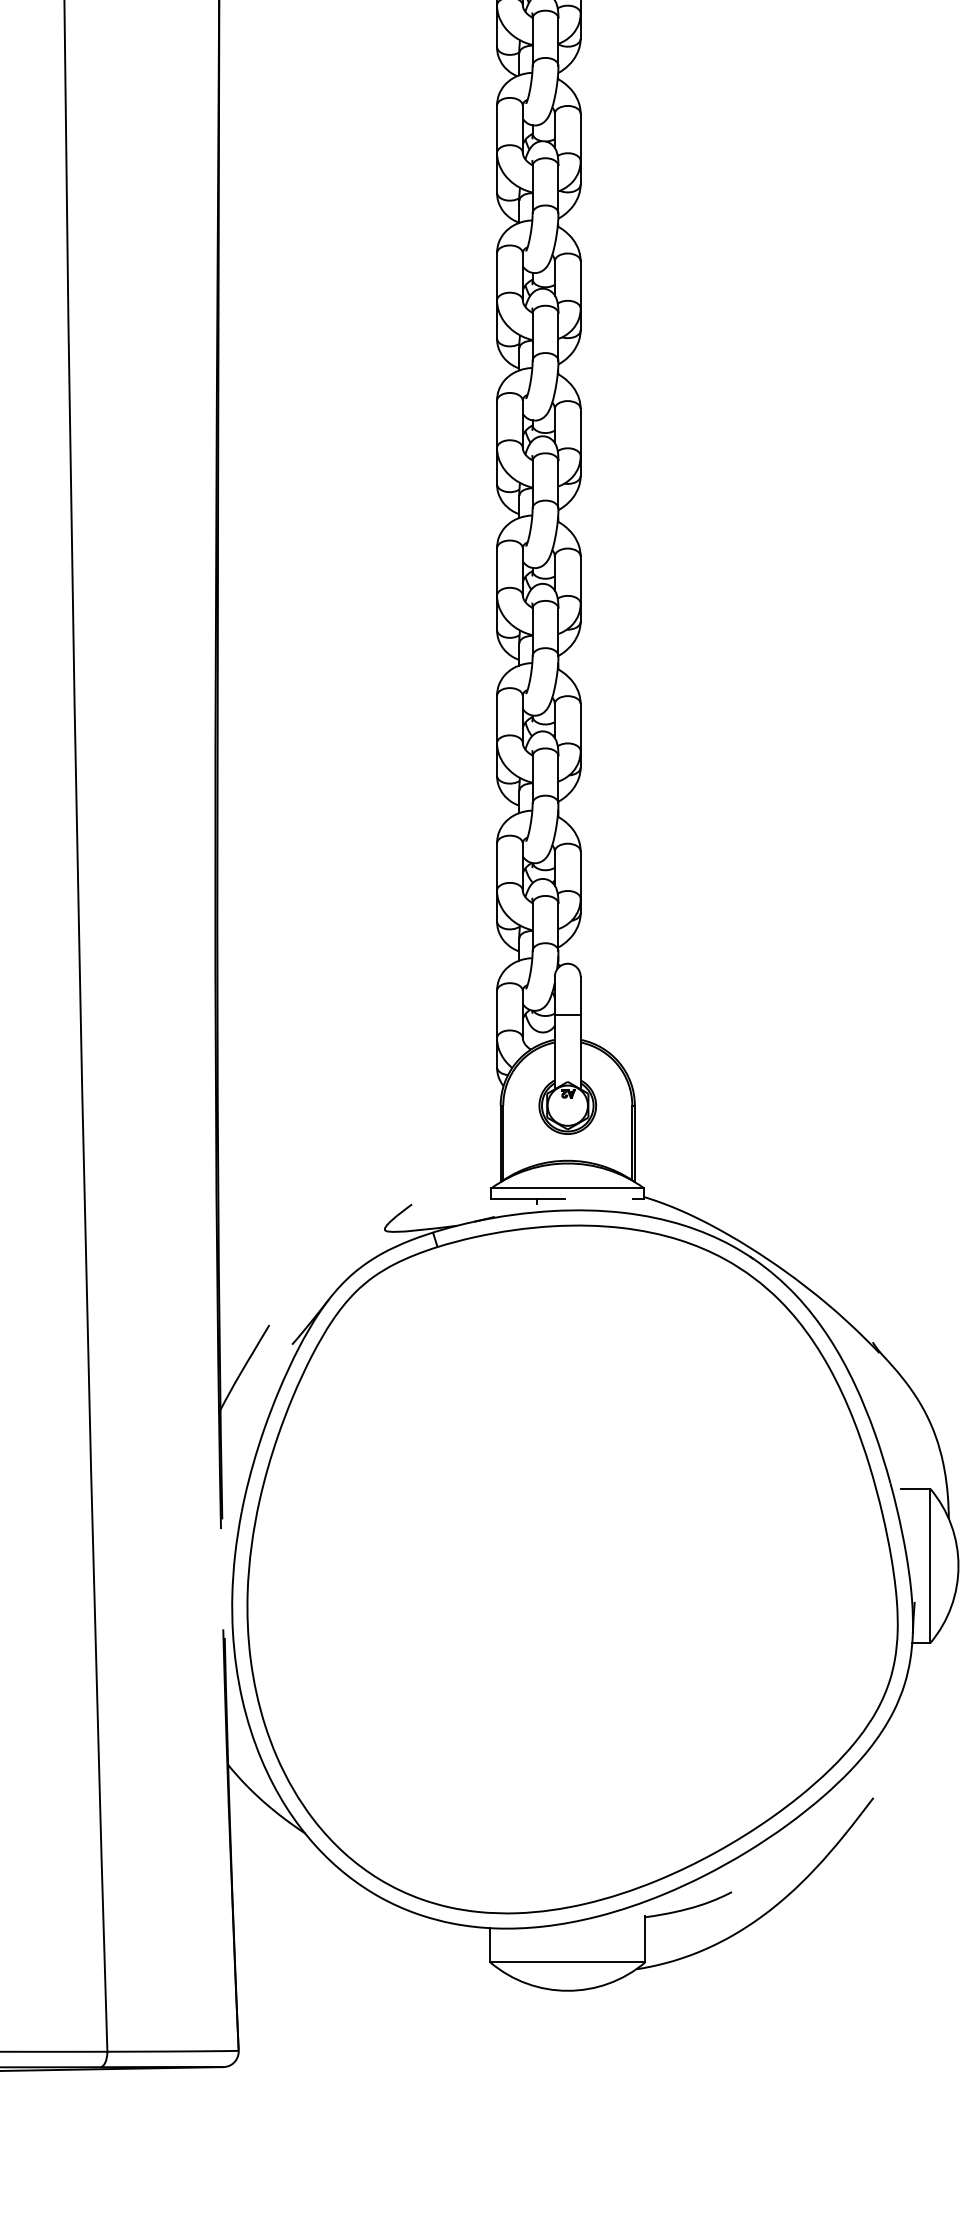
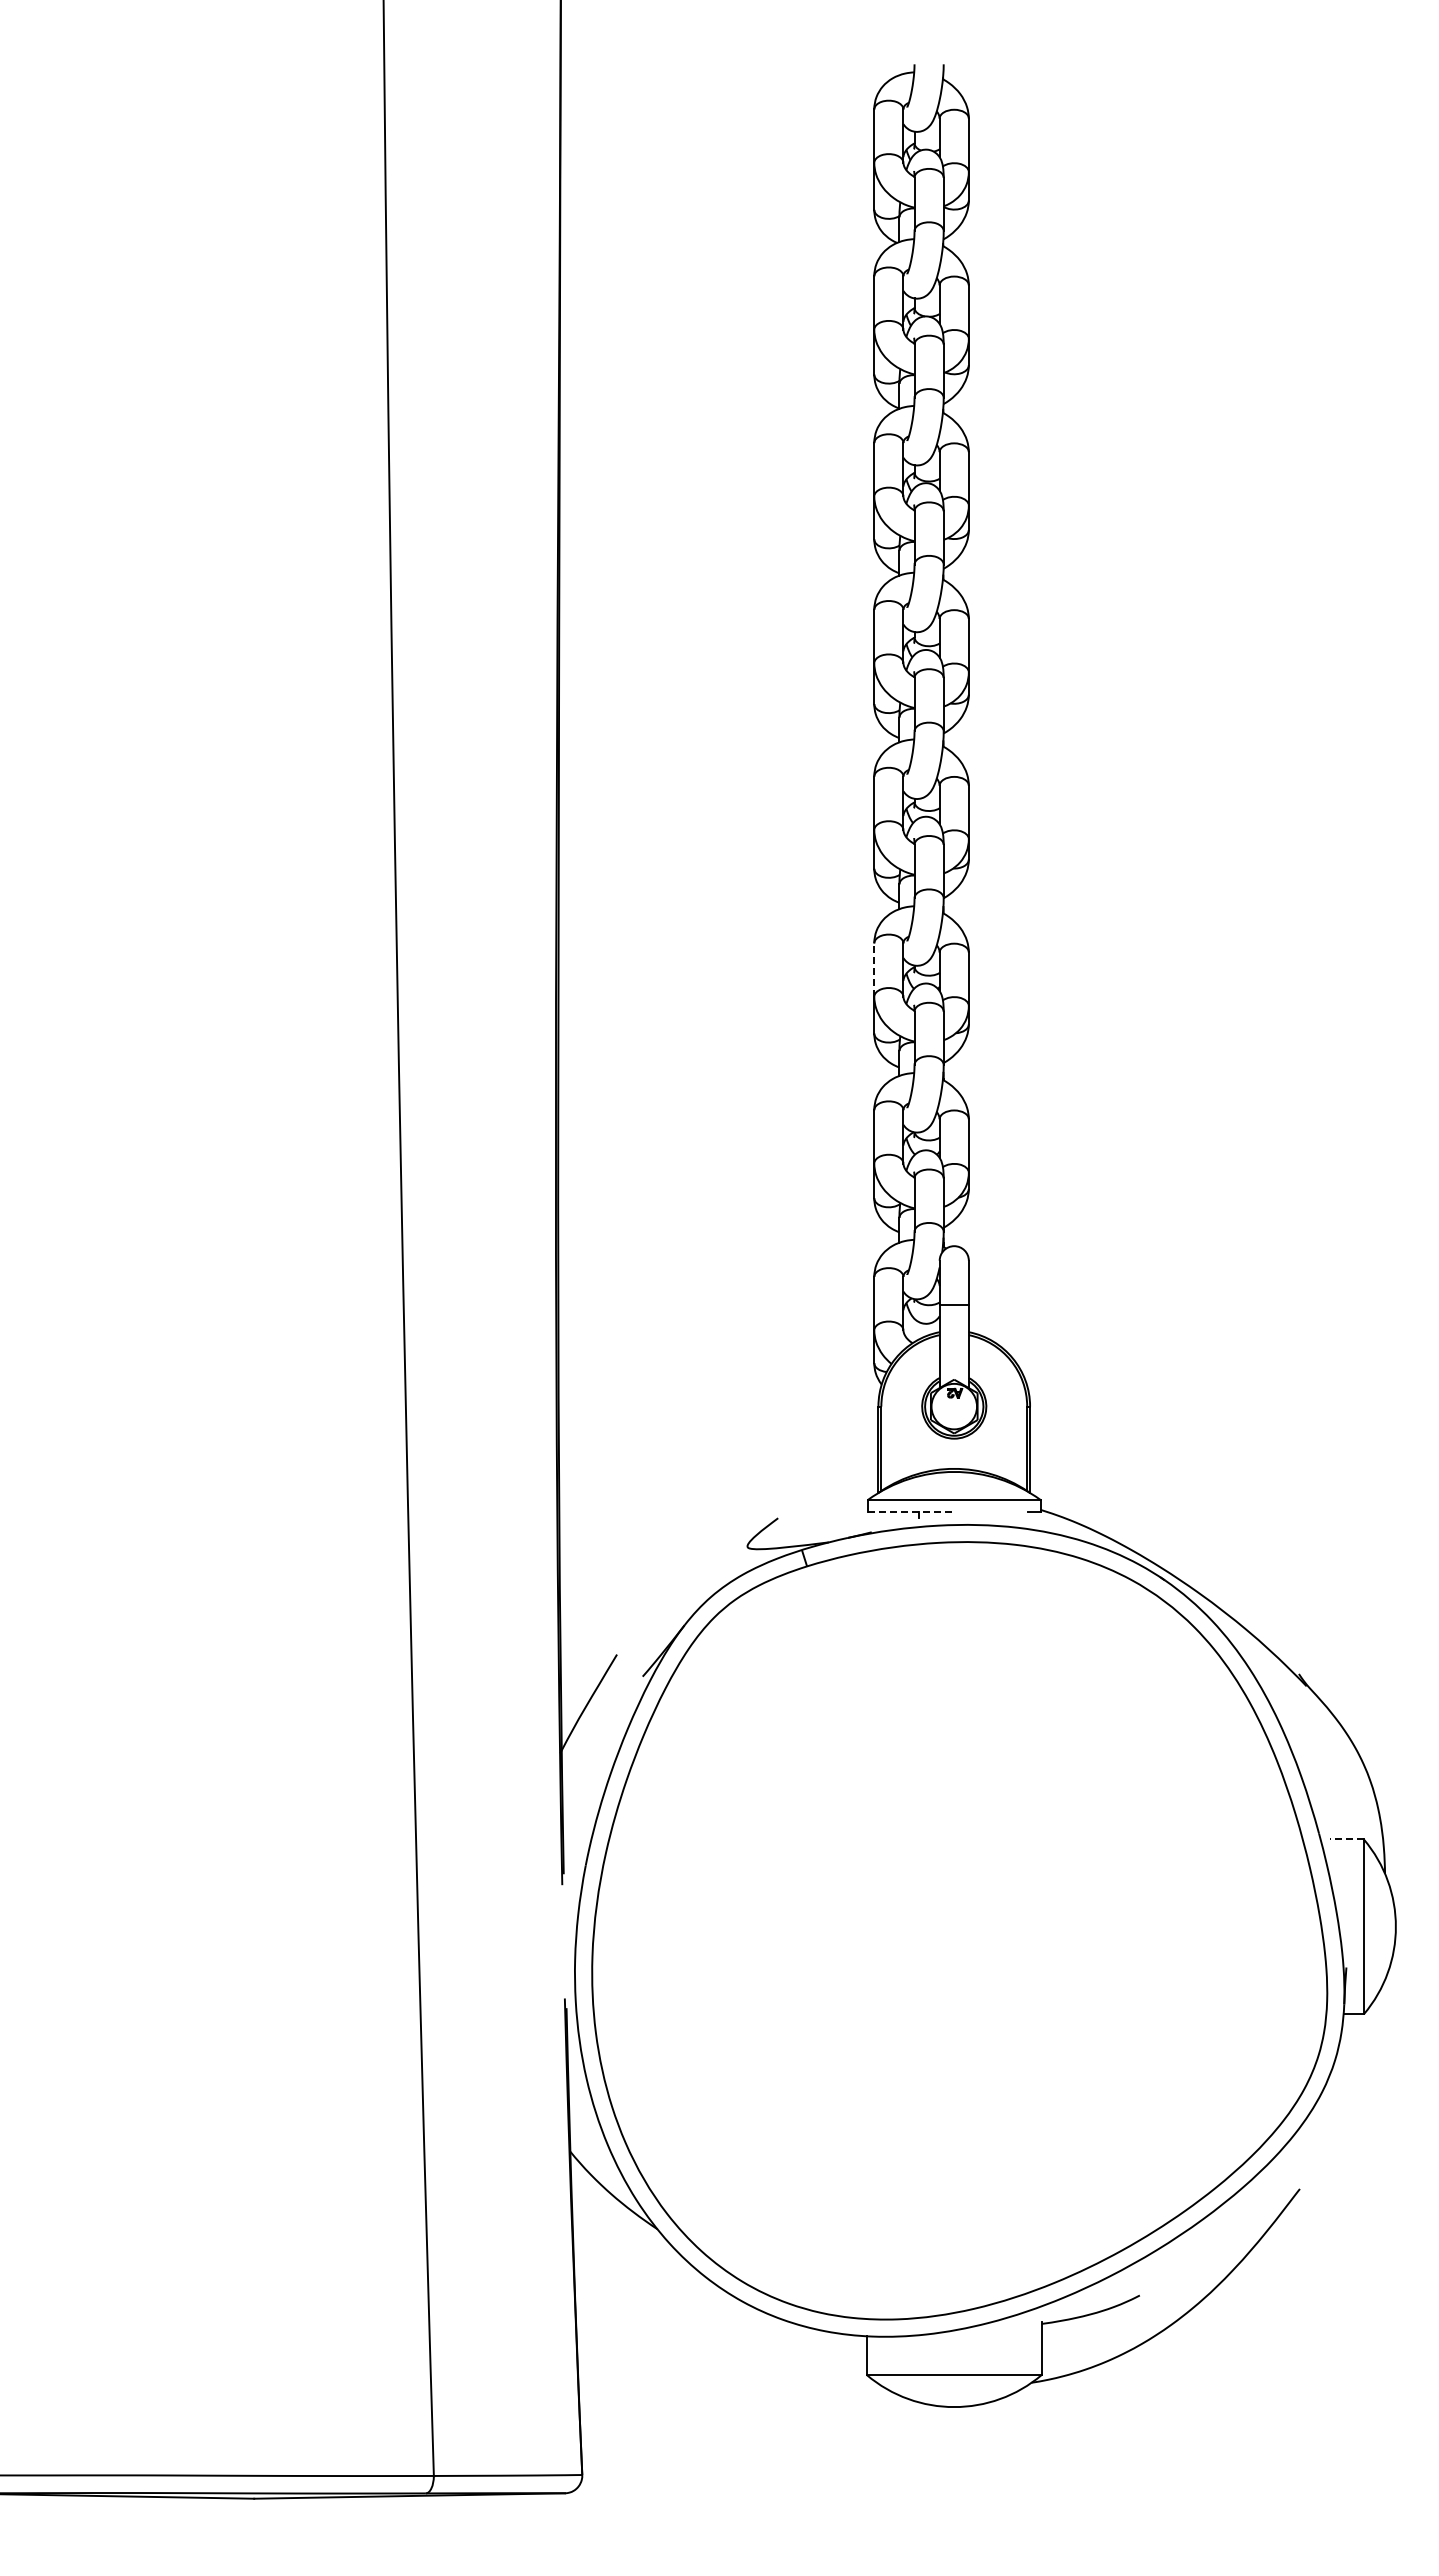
line: (497, 719) -> (874, 970), solid -> dashed
line: (528, 1198) -> (909, 1511), solid -> dashed
line: (915, 1488) -> (1347, 1839), solid -> dashed

